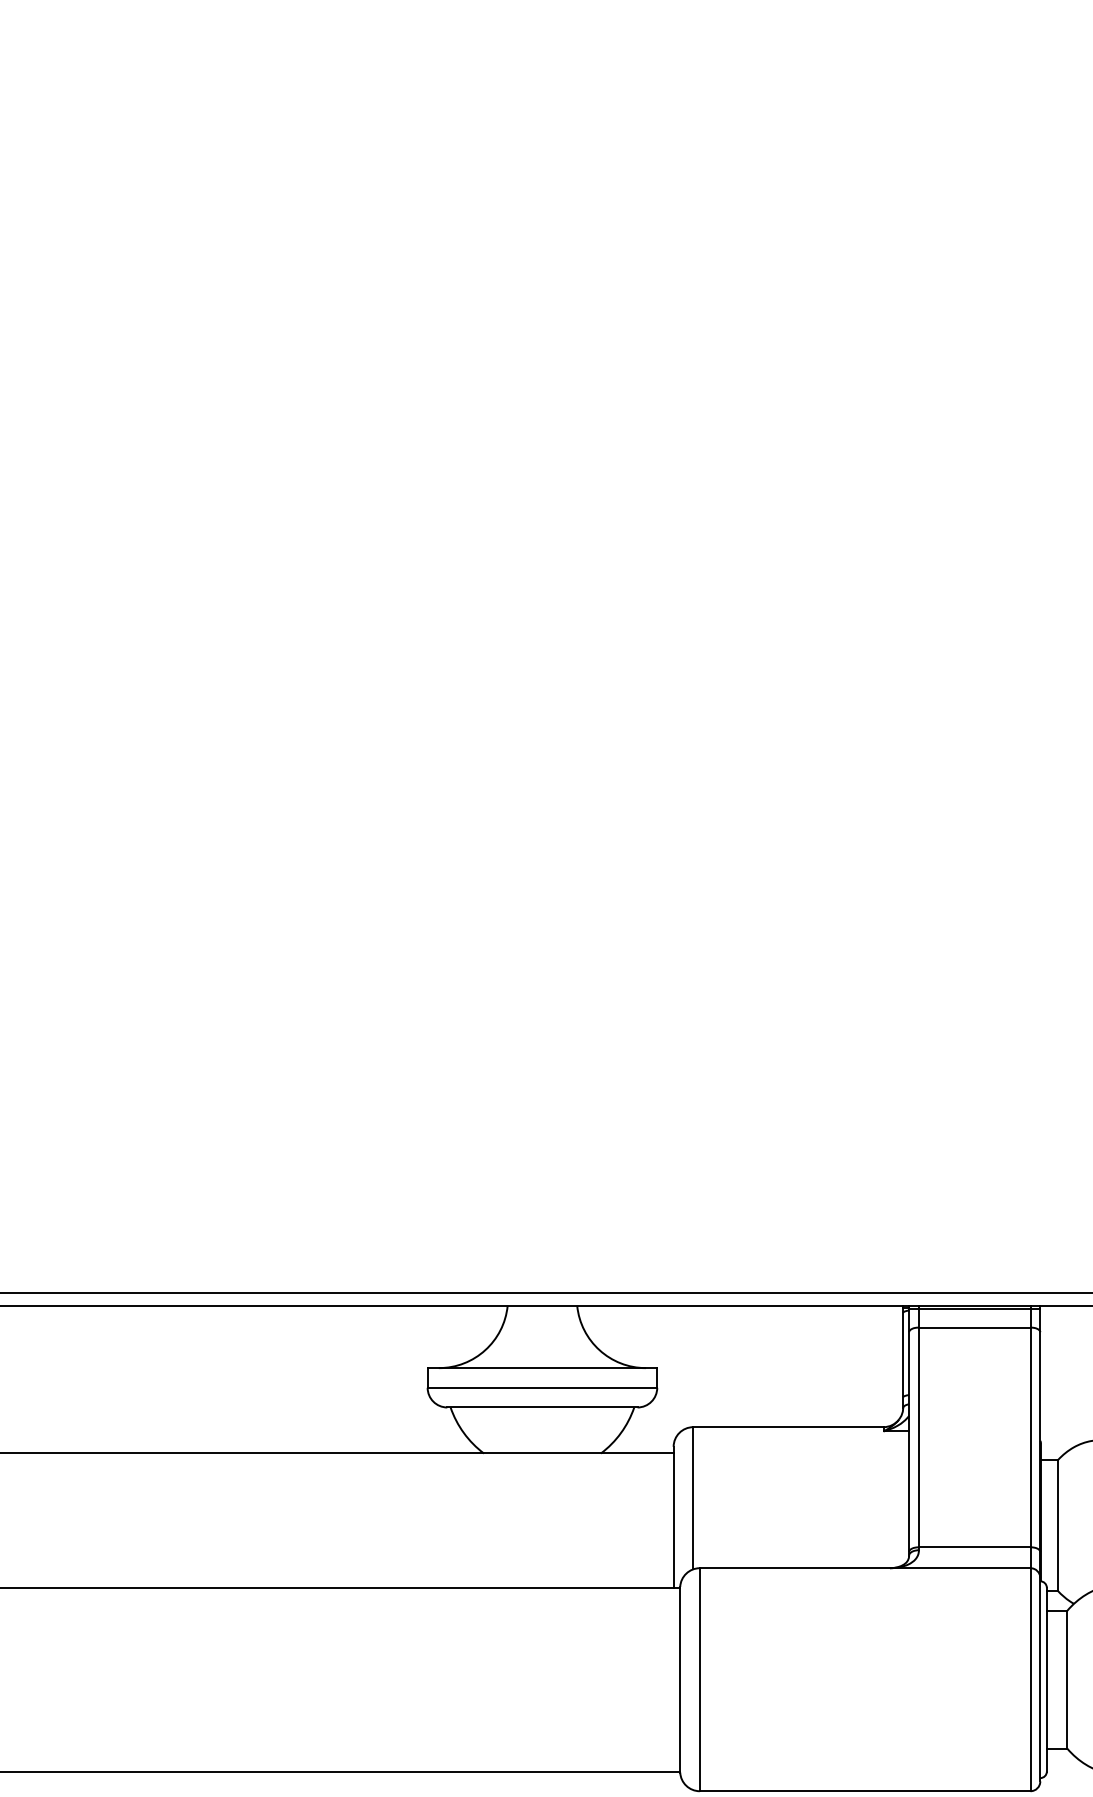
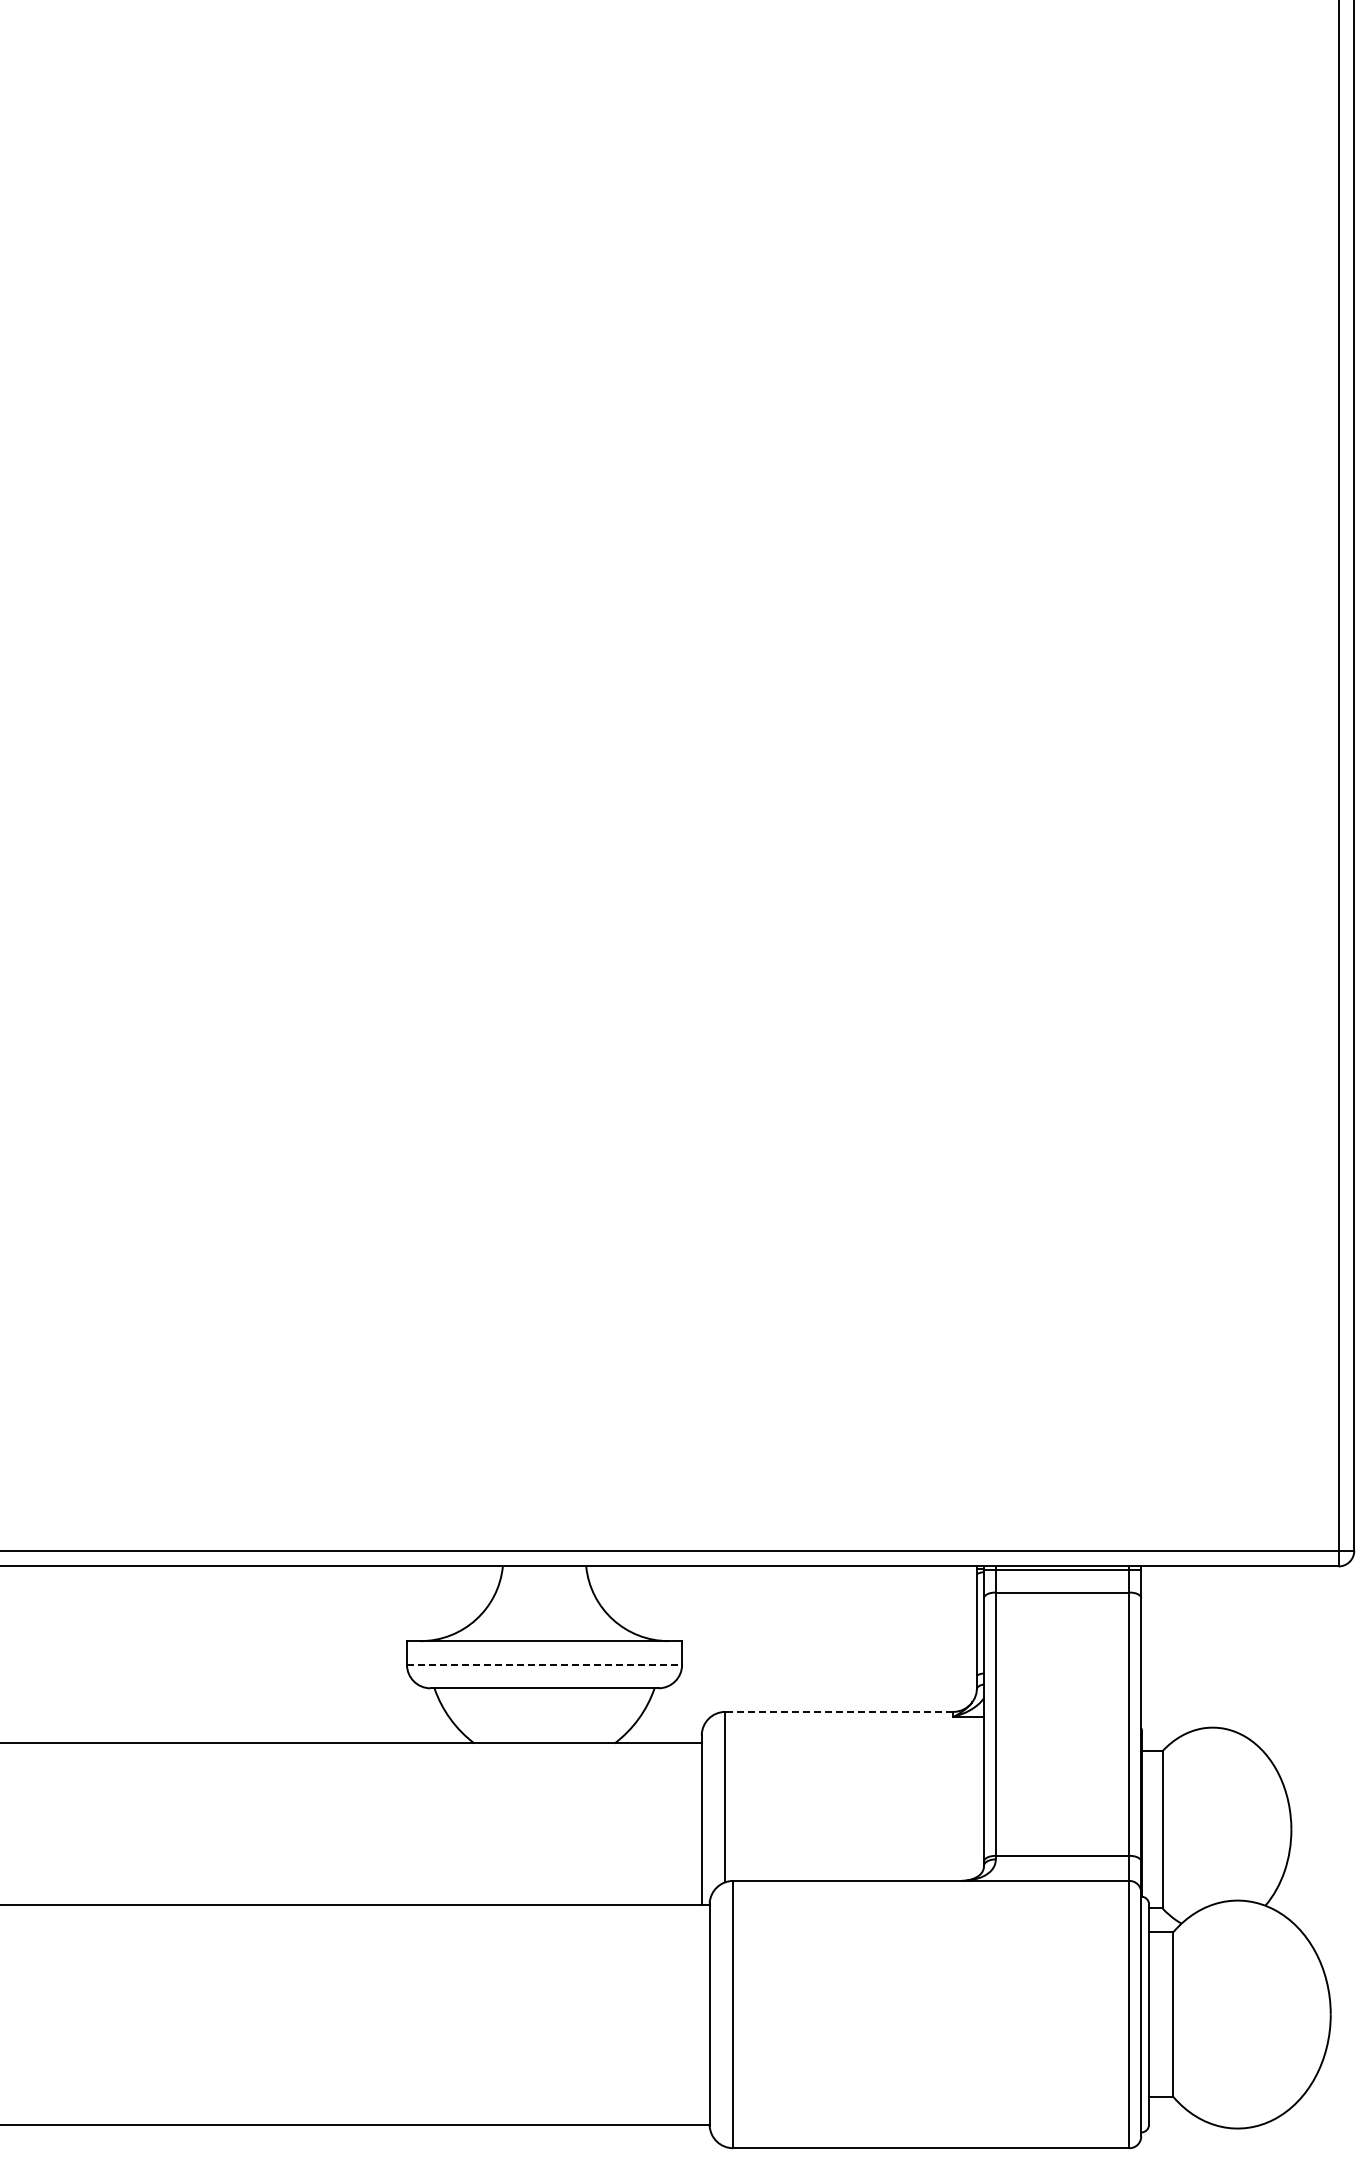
line: (542, 1387) -> (544, 1664), solid -> dashed
line: (788, 1426) -> (839, 1711), solid -> dashed

